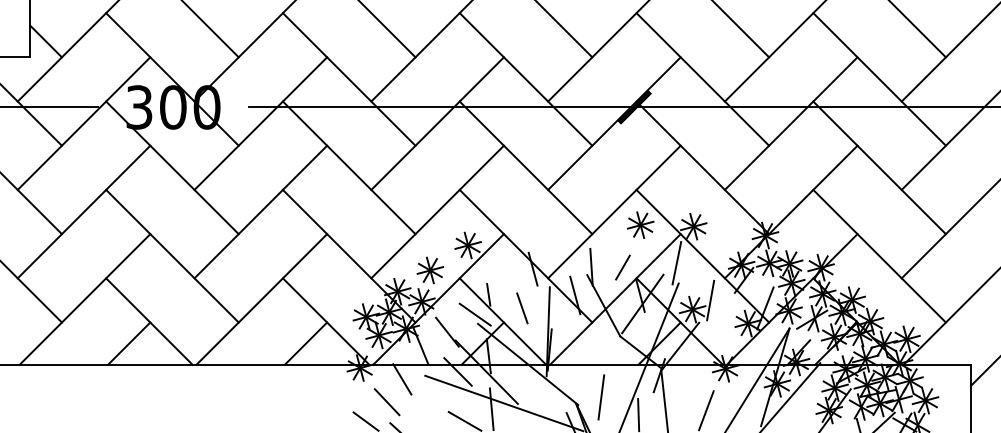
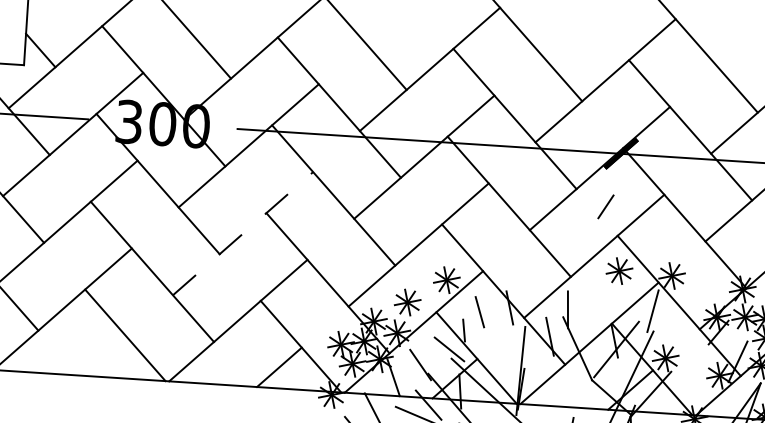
line: (260, 212) -> (242, 234), solid -> dashed
line: (622, 267) -> (605, 206), moved
line: (710, 300) -> (684, 350), removed
line: (522, 308) -> (480, 312), moved
line: (128, 343) -> (103, 355), removed

